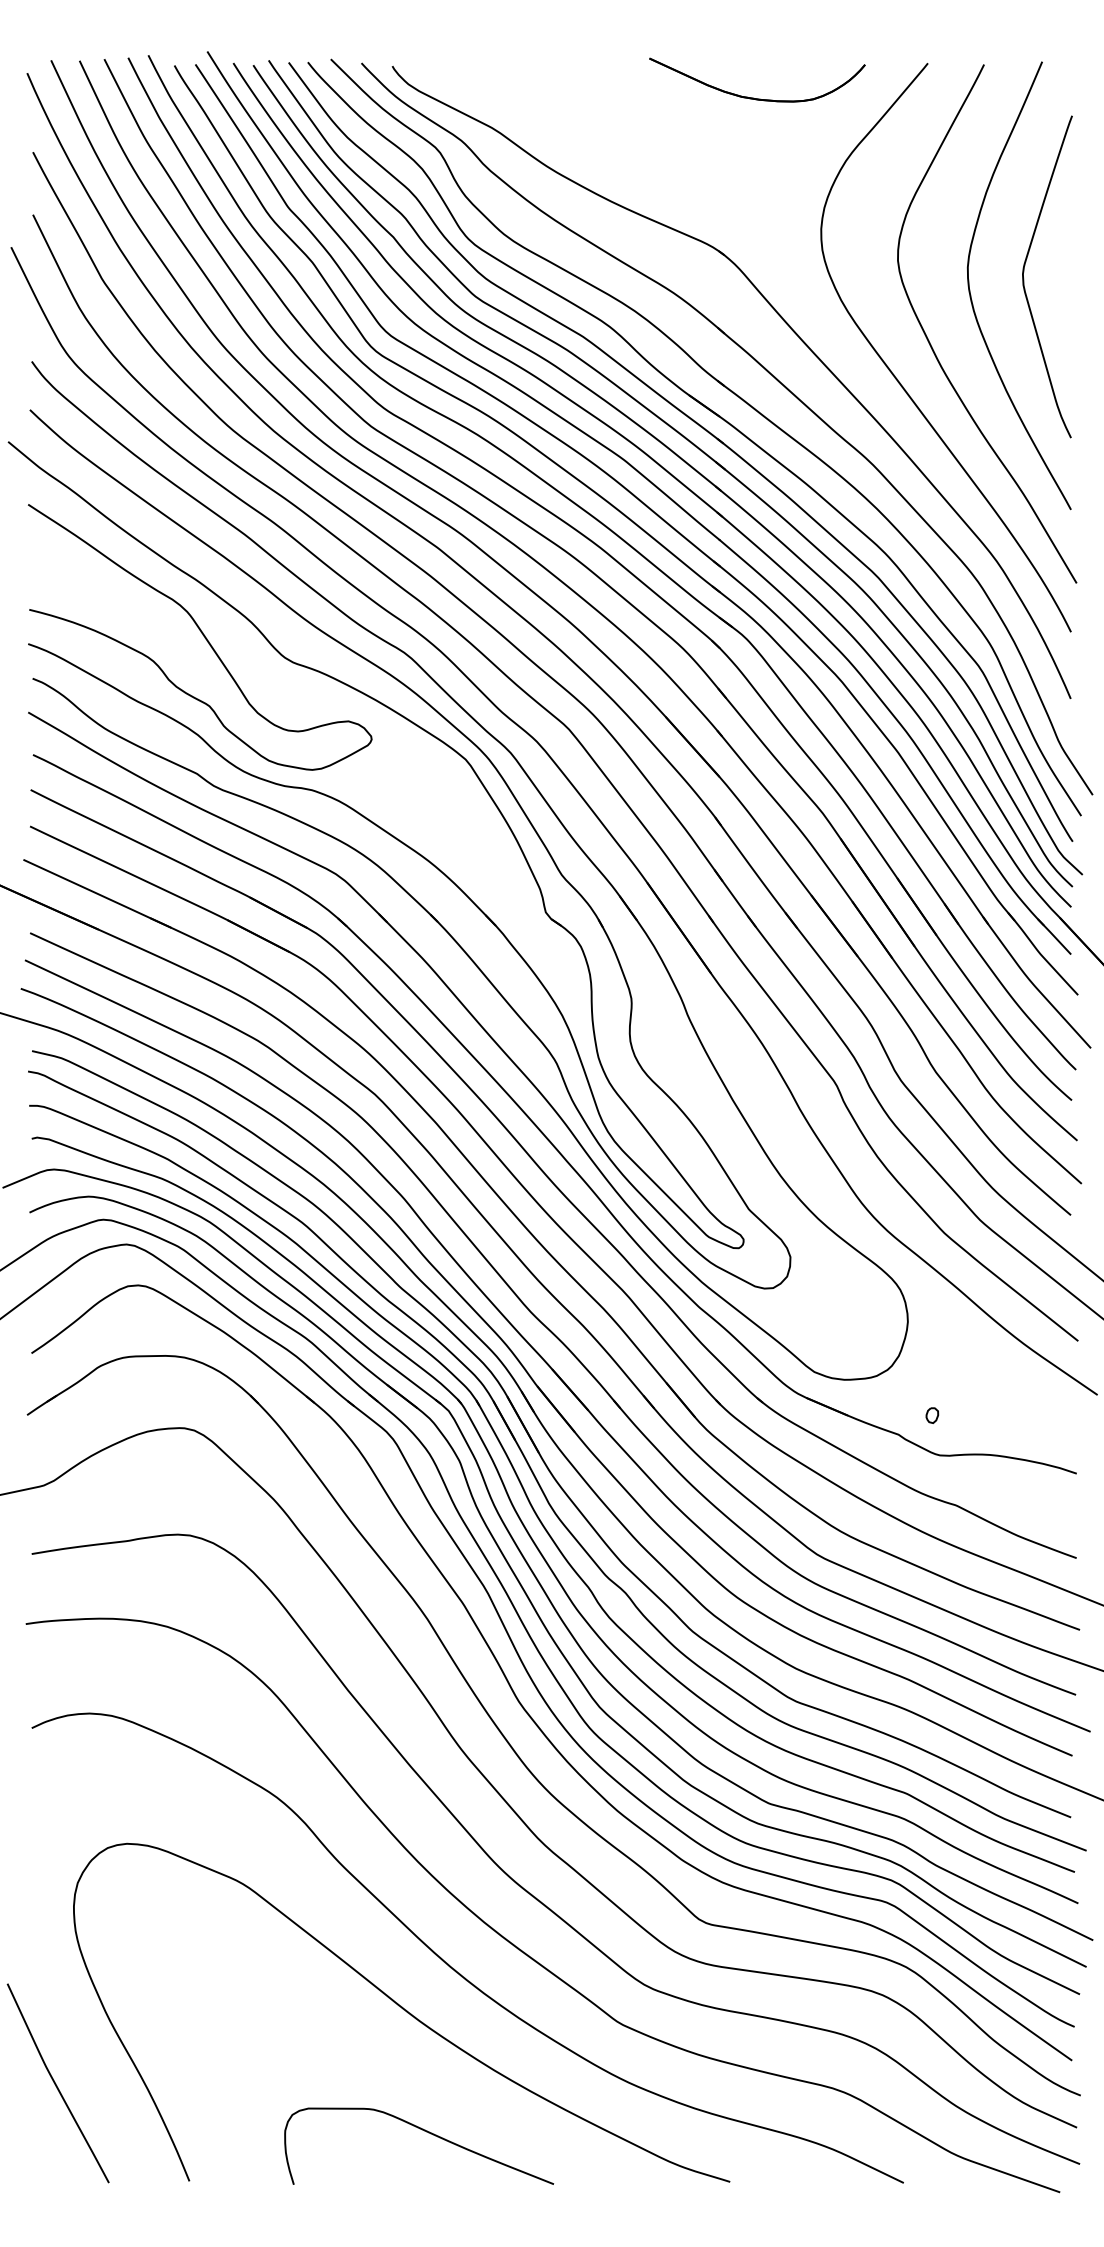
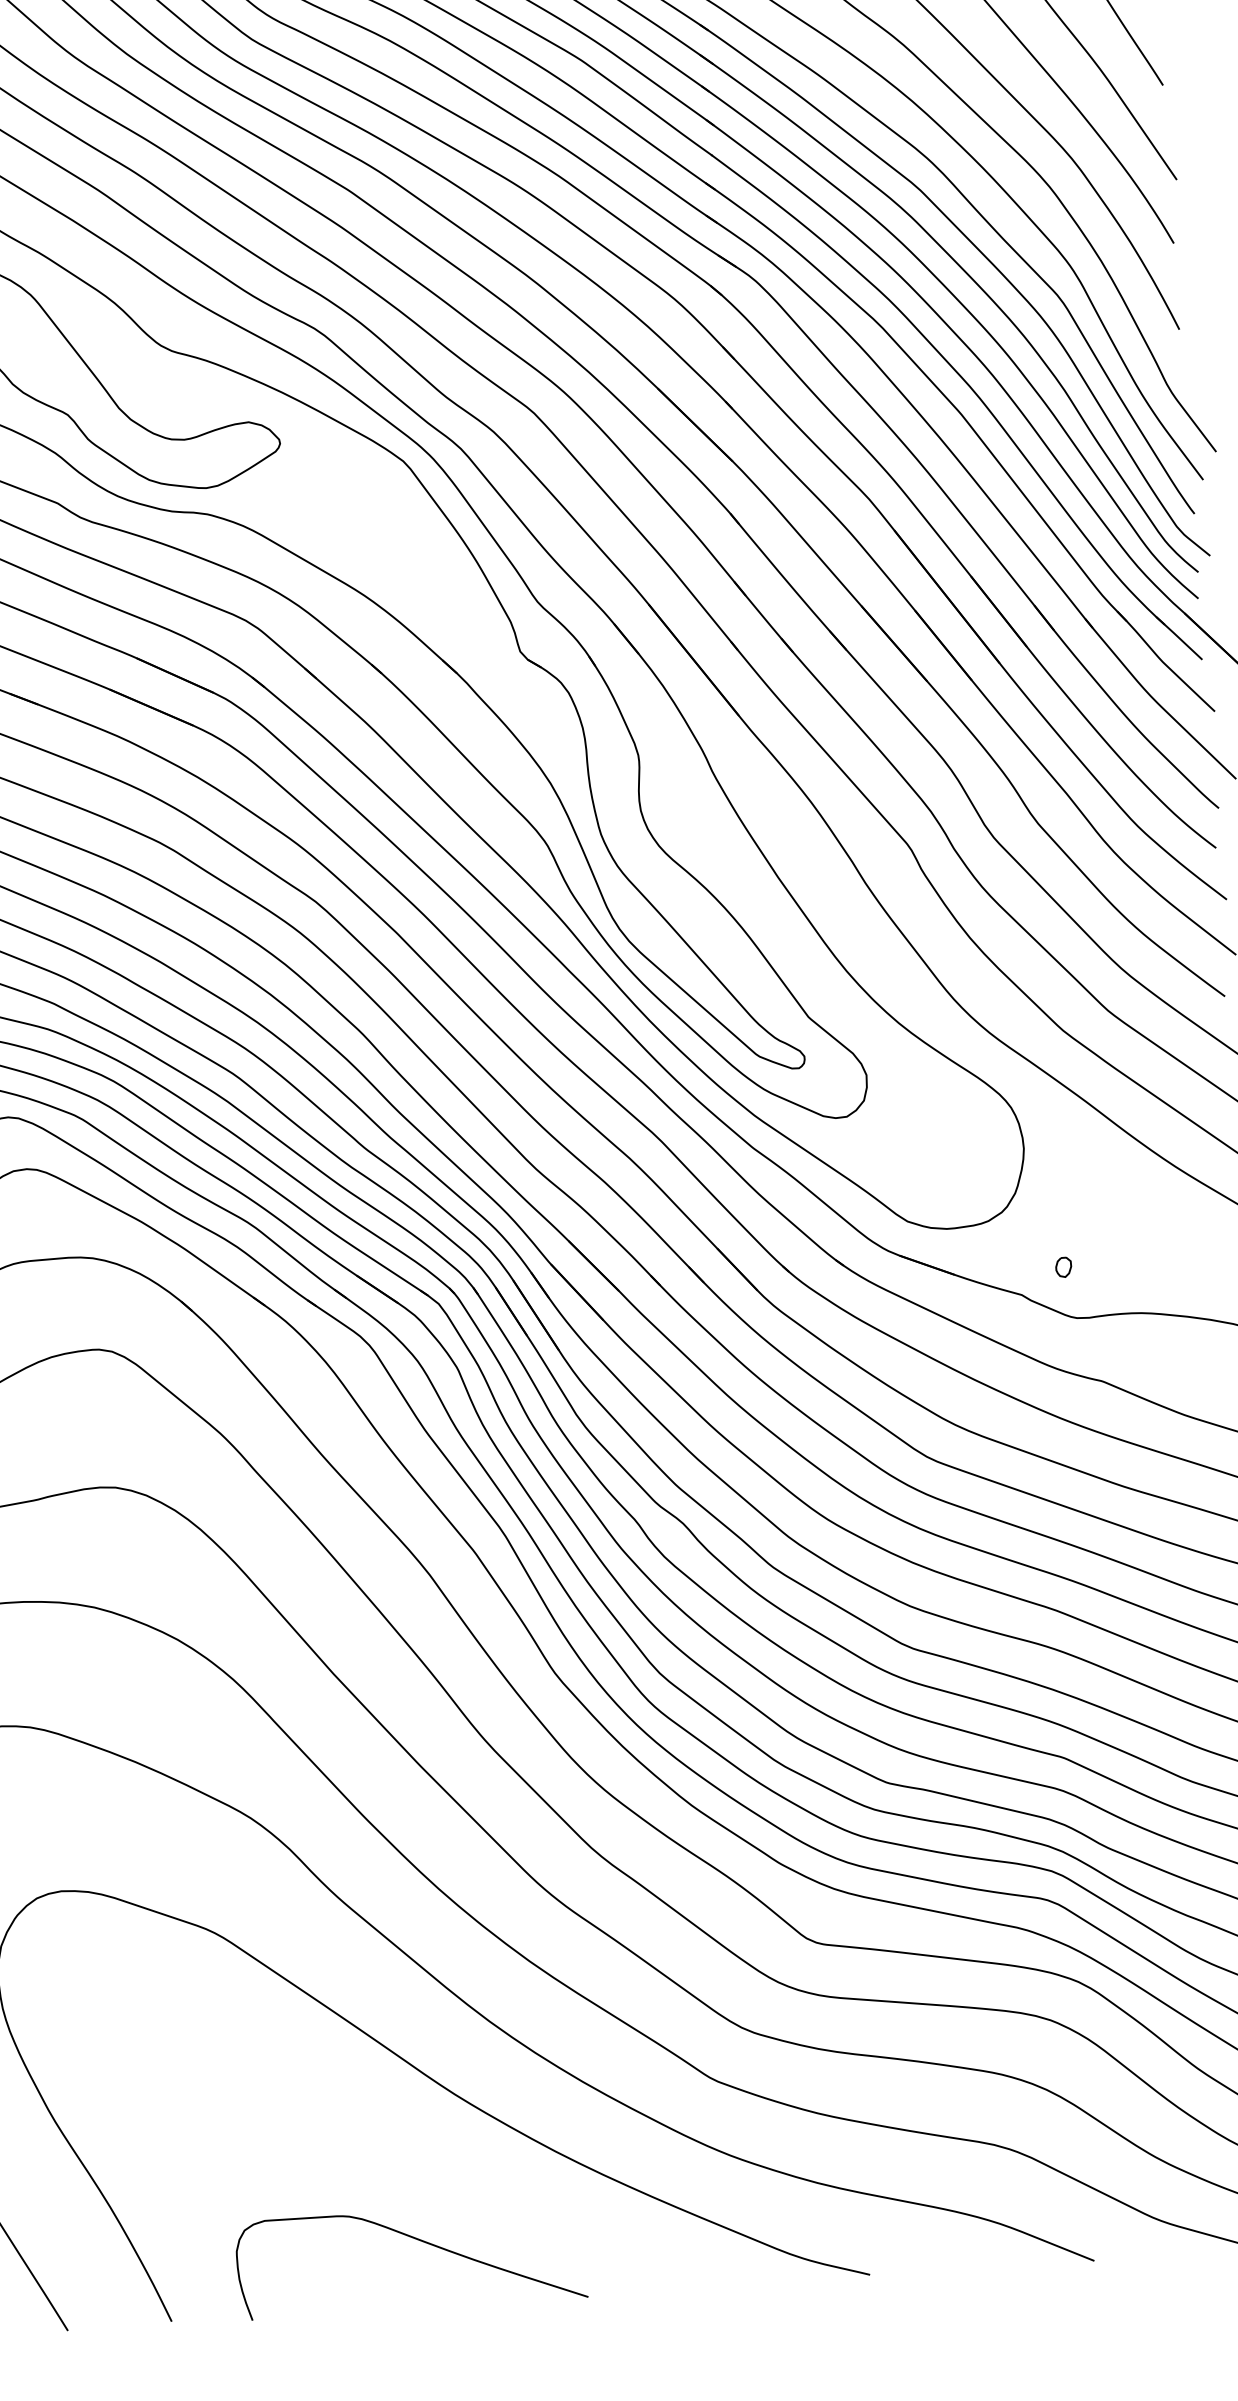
curve: (426, 2132) -> (419, 2241), moved

